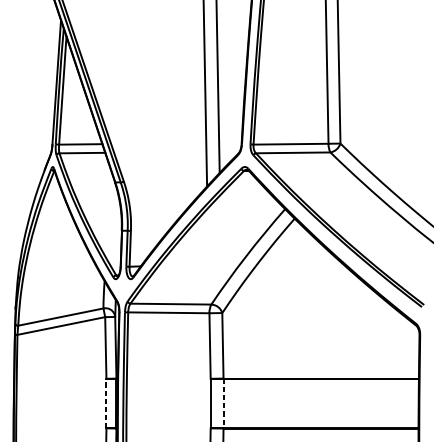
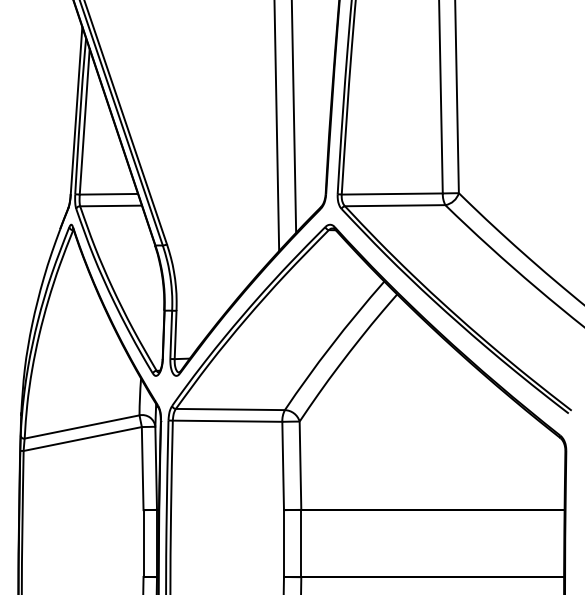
line: (106, 403) -> (143, 543), dashed -> solid
line: (223, 404) -> (301, 544), dashed -> solid

